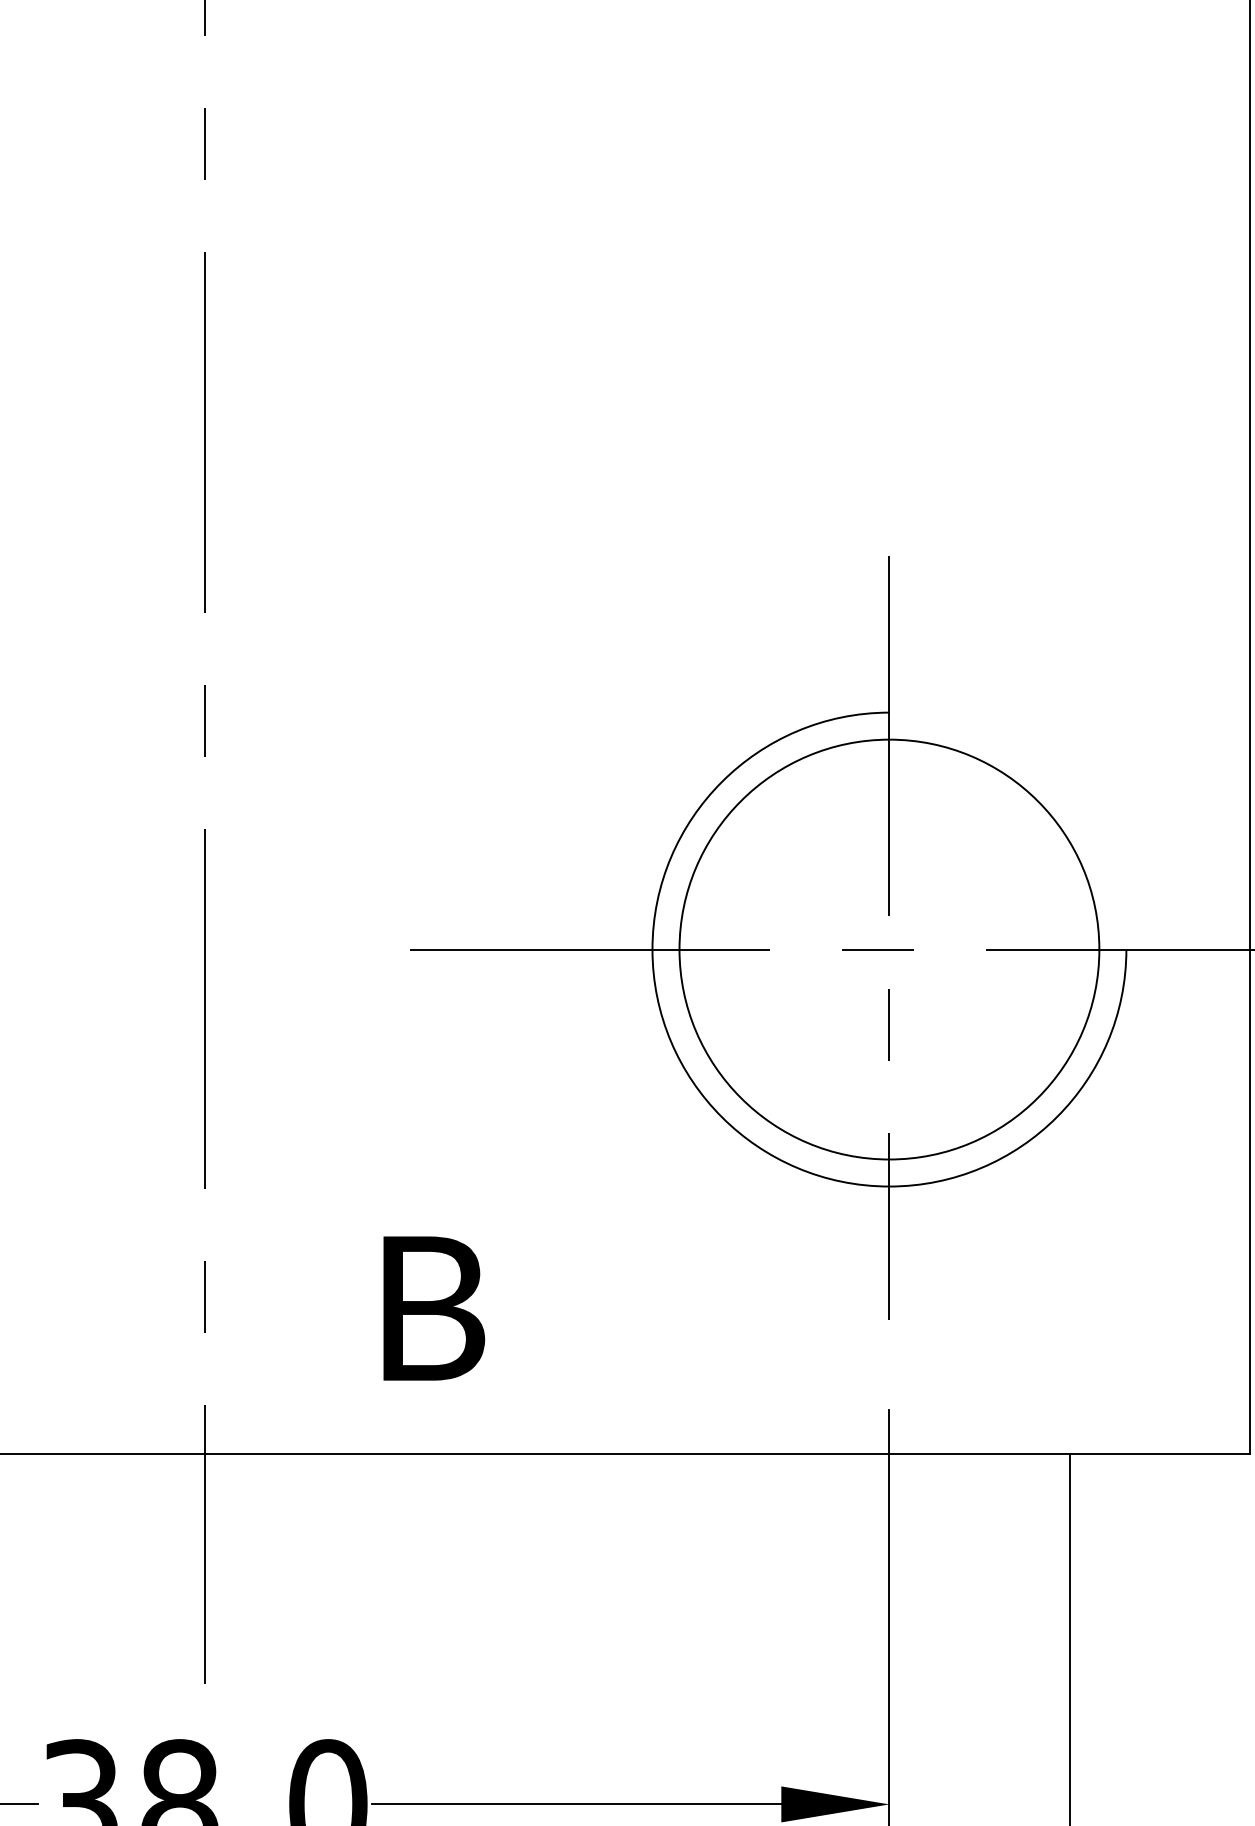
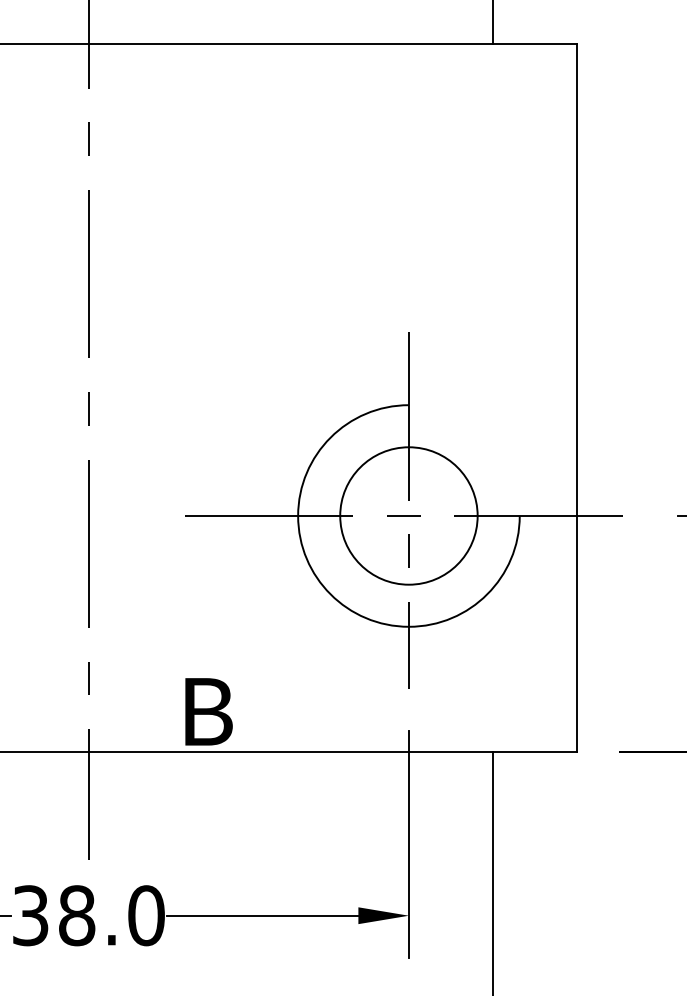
circle: (888, 948) -> (408, 515), size x0.7
text: (432, 1307) -> (208, 711), moved

